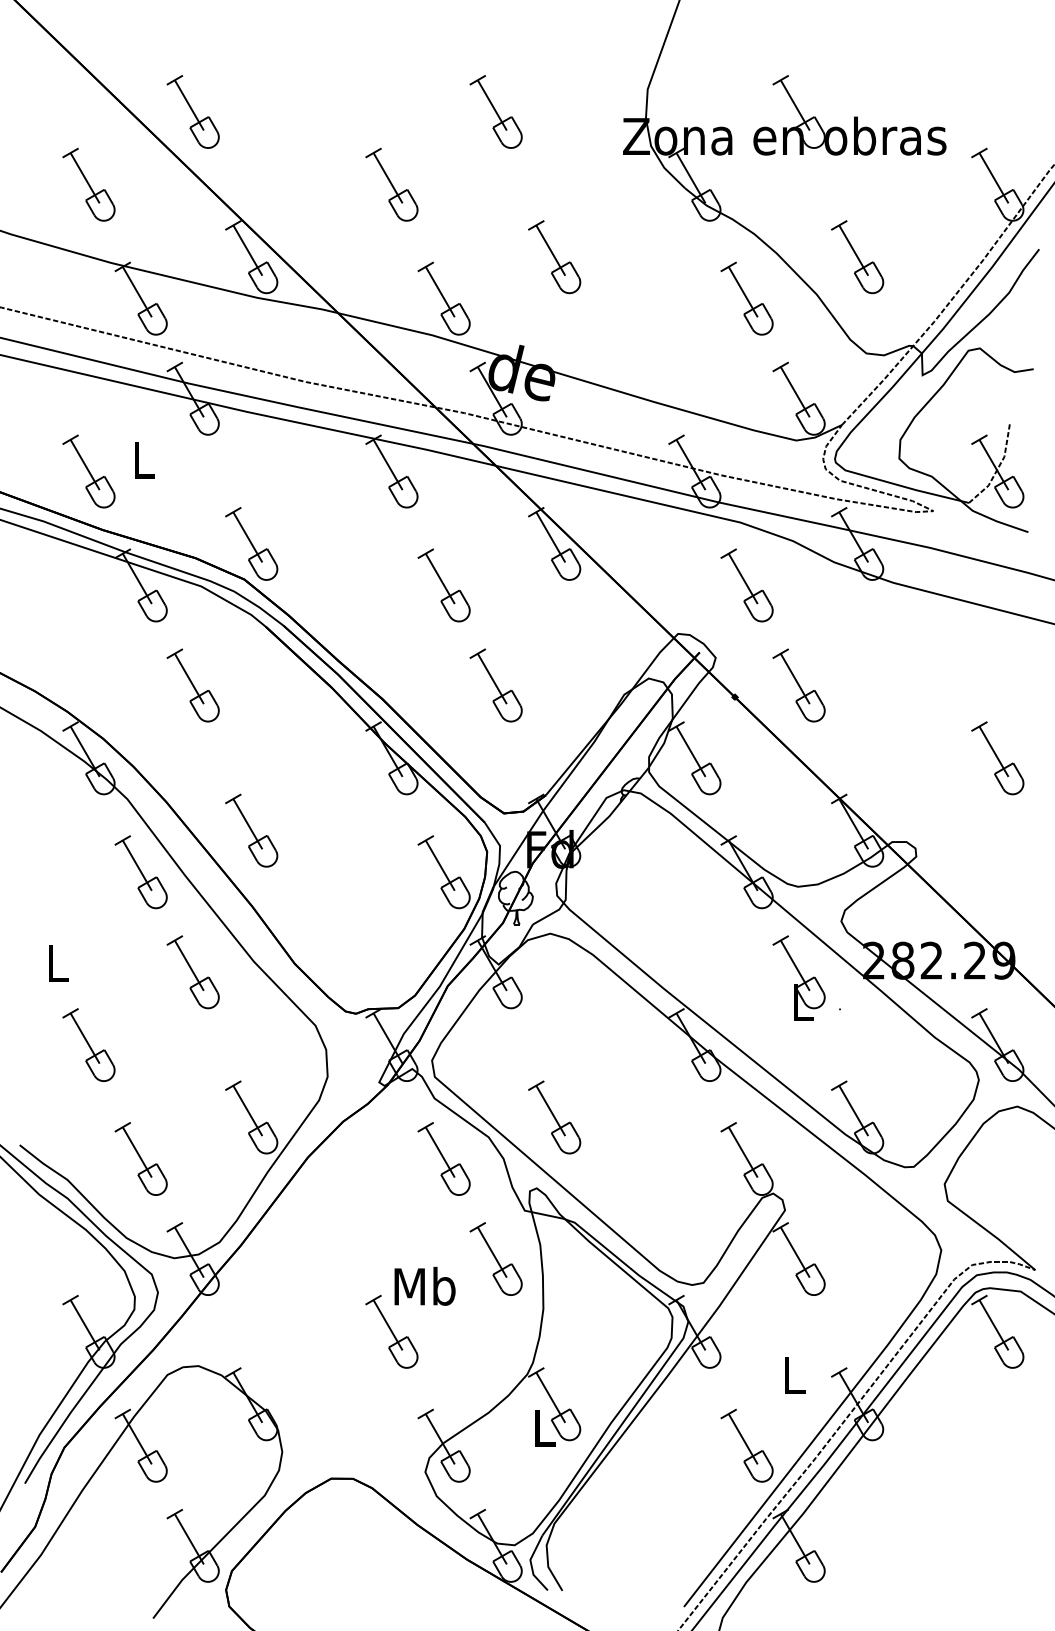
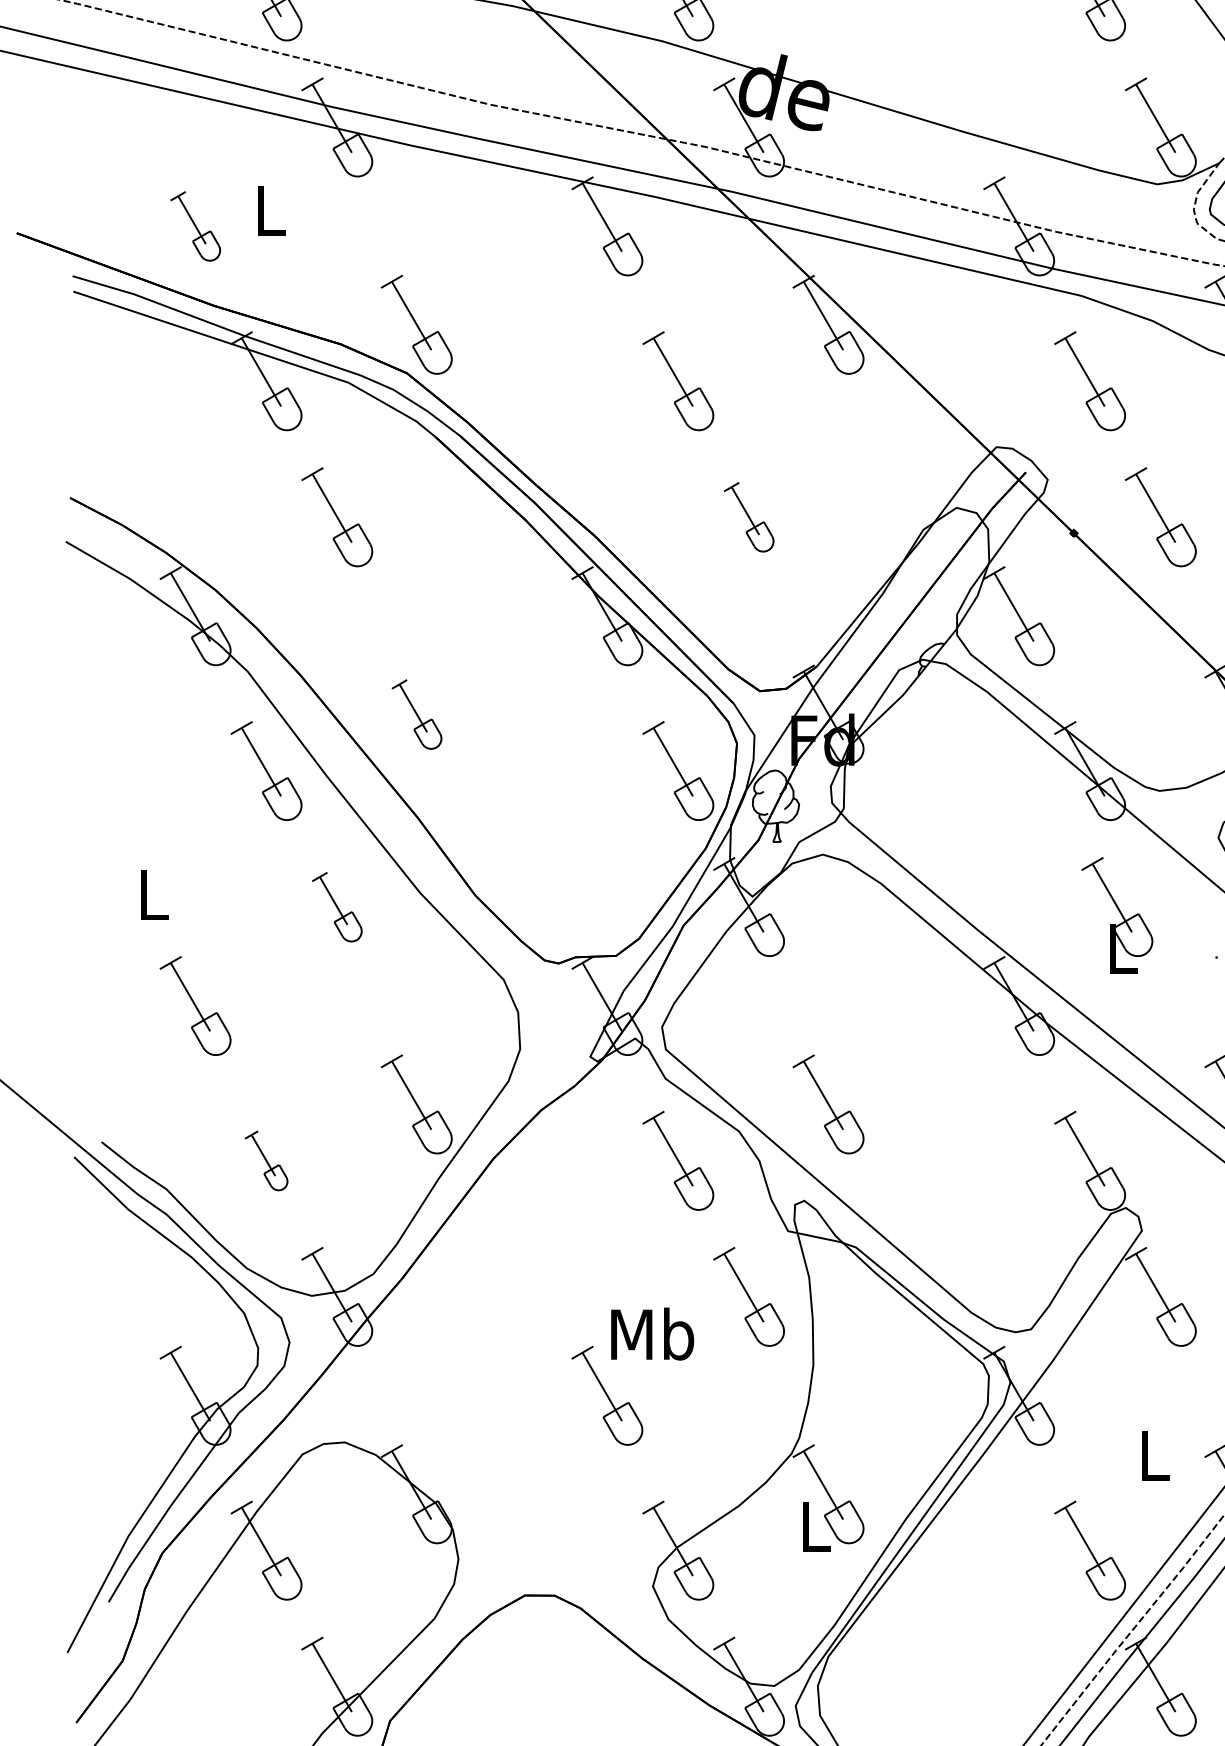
part: (88, 471) -> (195, 226), size x0.7
part: (495, 685) -> (748, 517), size x0.7
part: (251, 830) -> (416, 714), size x0.7
part: (192, 972) -> (336, 907), size x0.7
part: (798, 977) -> (1116, 914), moved
part: (140, 1158) -> (265, 1160), size x0.6

